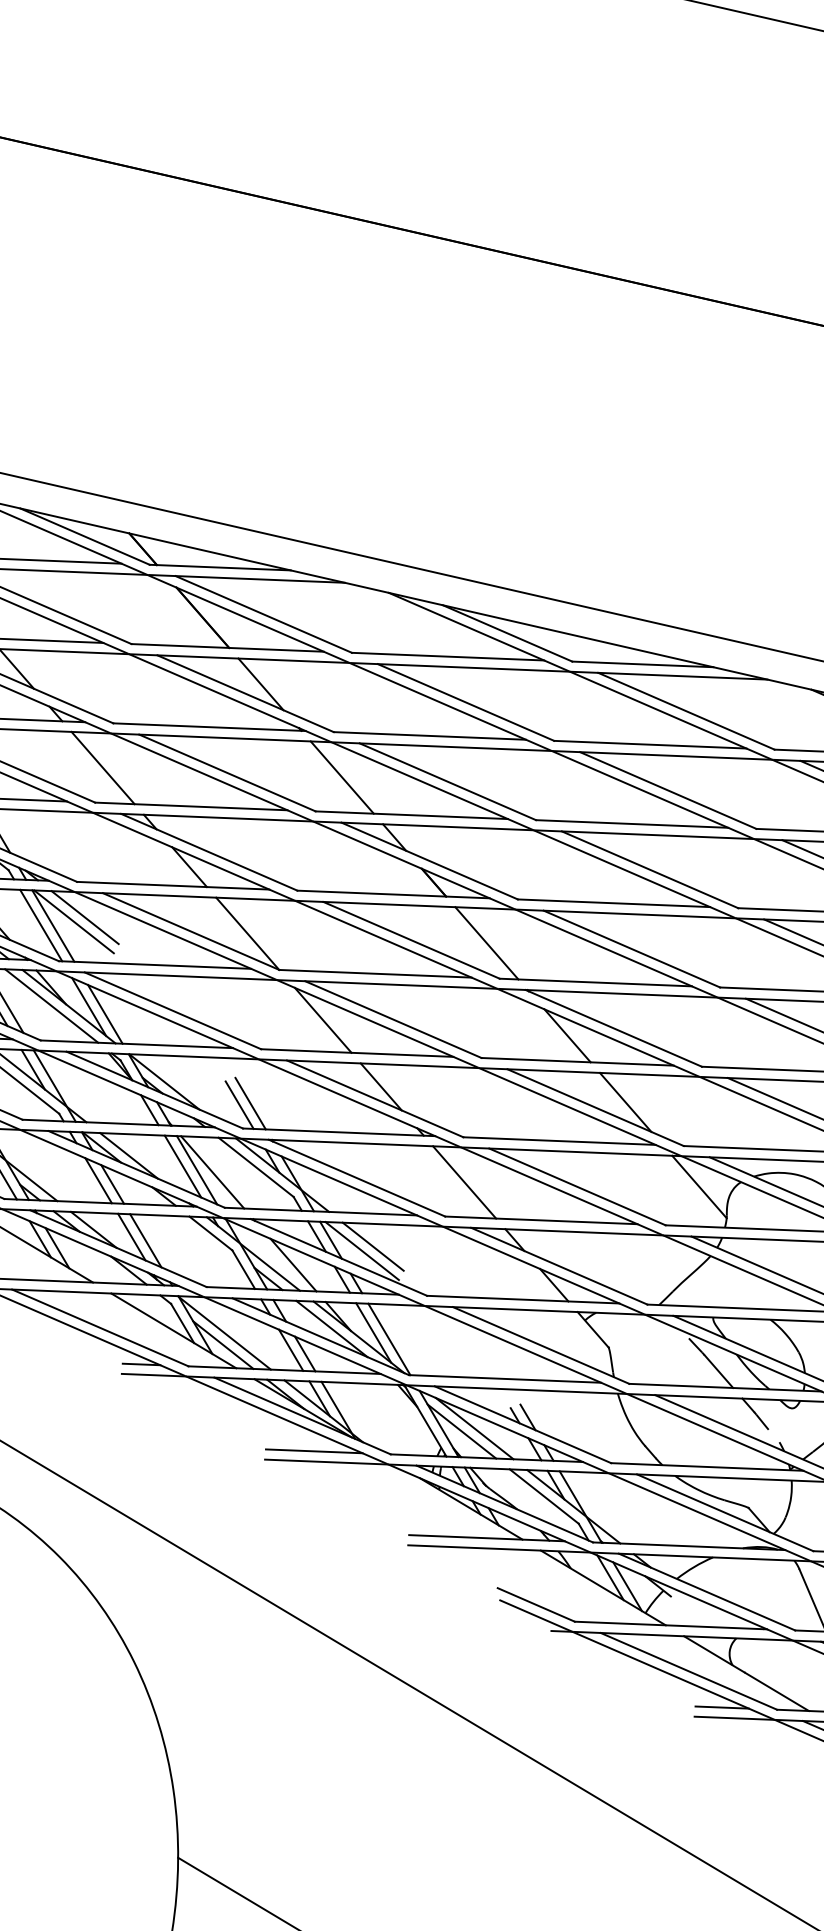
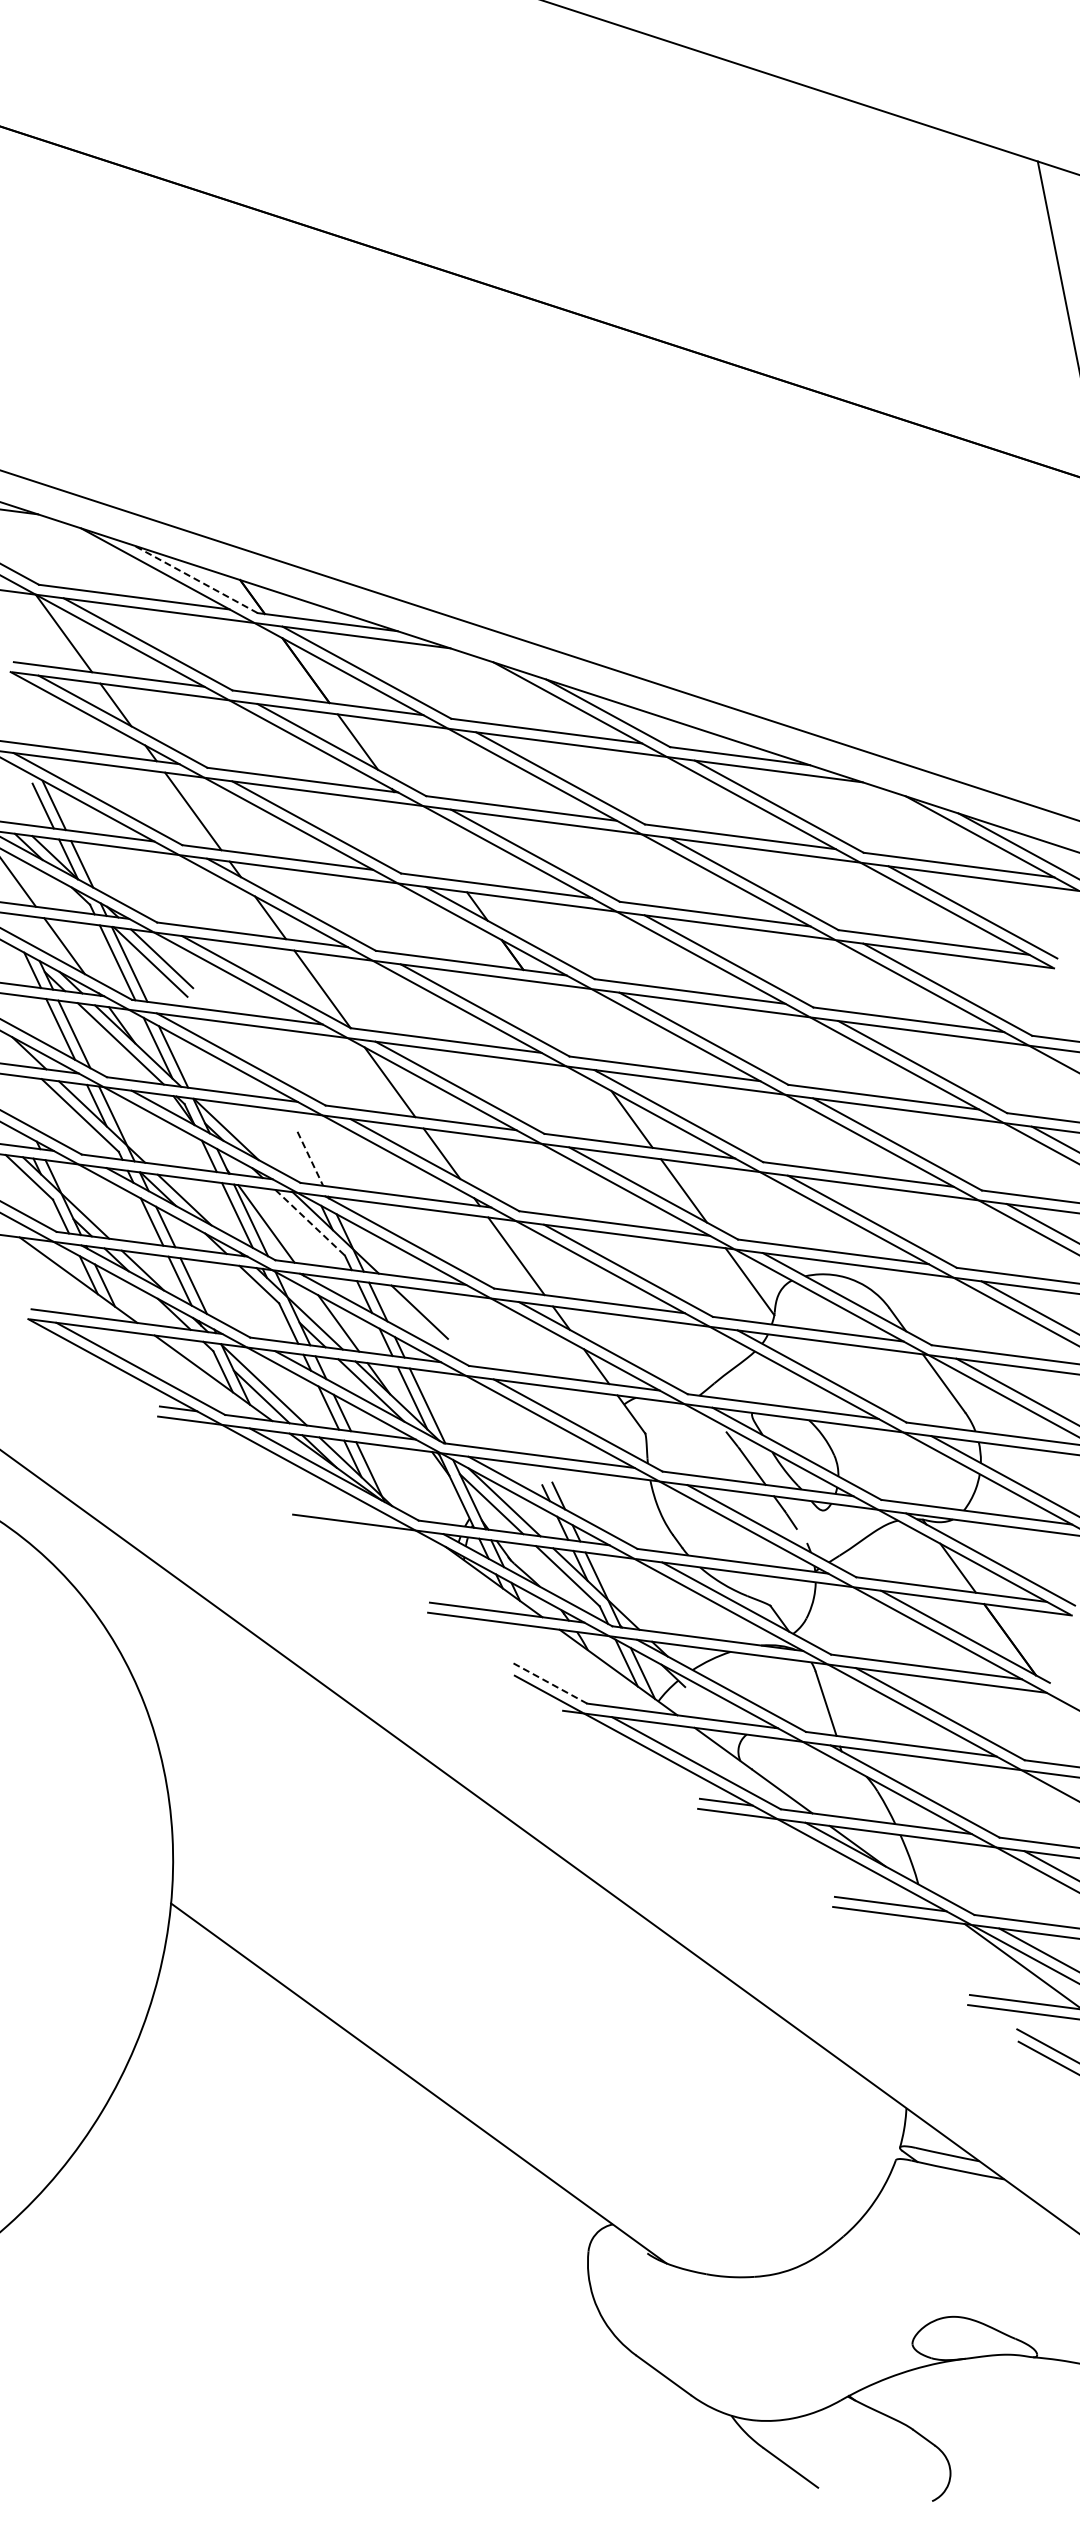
line: (84, 536) -> (195, 579), solid -> dashed
line: (342, 776) -> (430, 841), removed
line: (486, 942) -> (559, 1019), removed
line: (250, 1103) -> (310, 1158), solid -> dashed
line: (239, 1105) -> (299, 1159), removed
line: (256, 1167) -> (310, 1222), solid -> dashed
line: (362, 1250) -> (408, 1315), removed
line: (313, 1451) -> (342, 1510), removed
line: (535, 1605) -> (549, 1683), solid -> dashed

